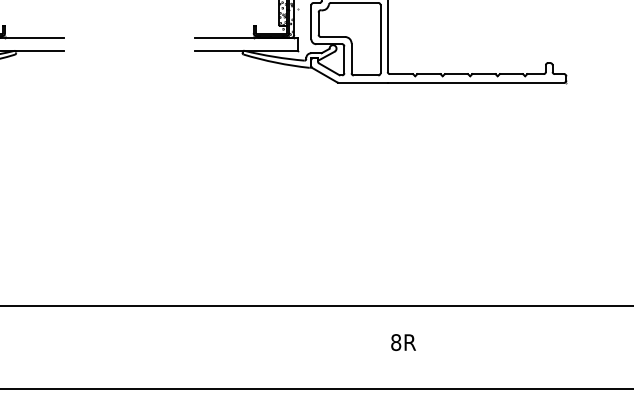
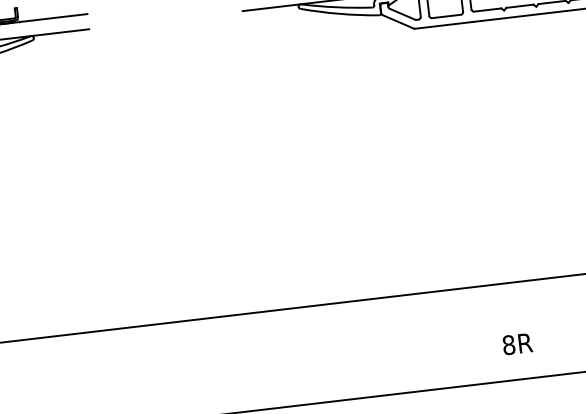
text: (403, 342) -> (517, 344), moved

